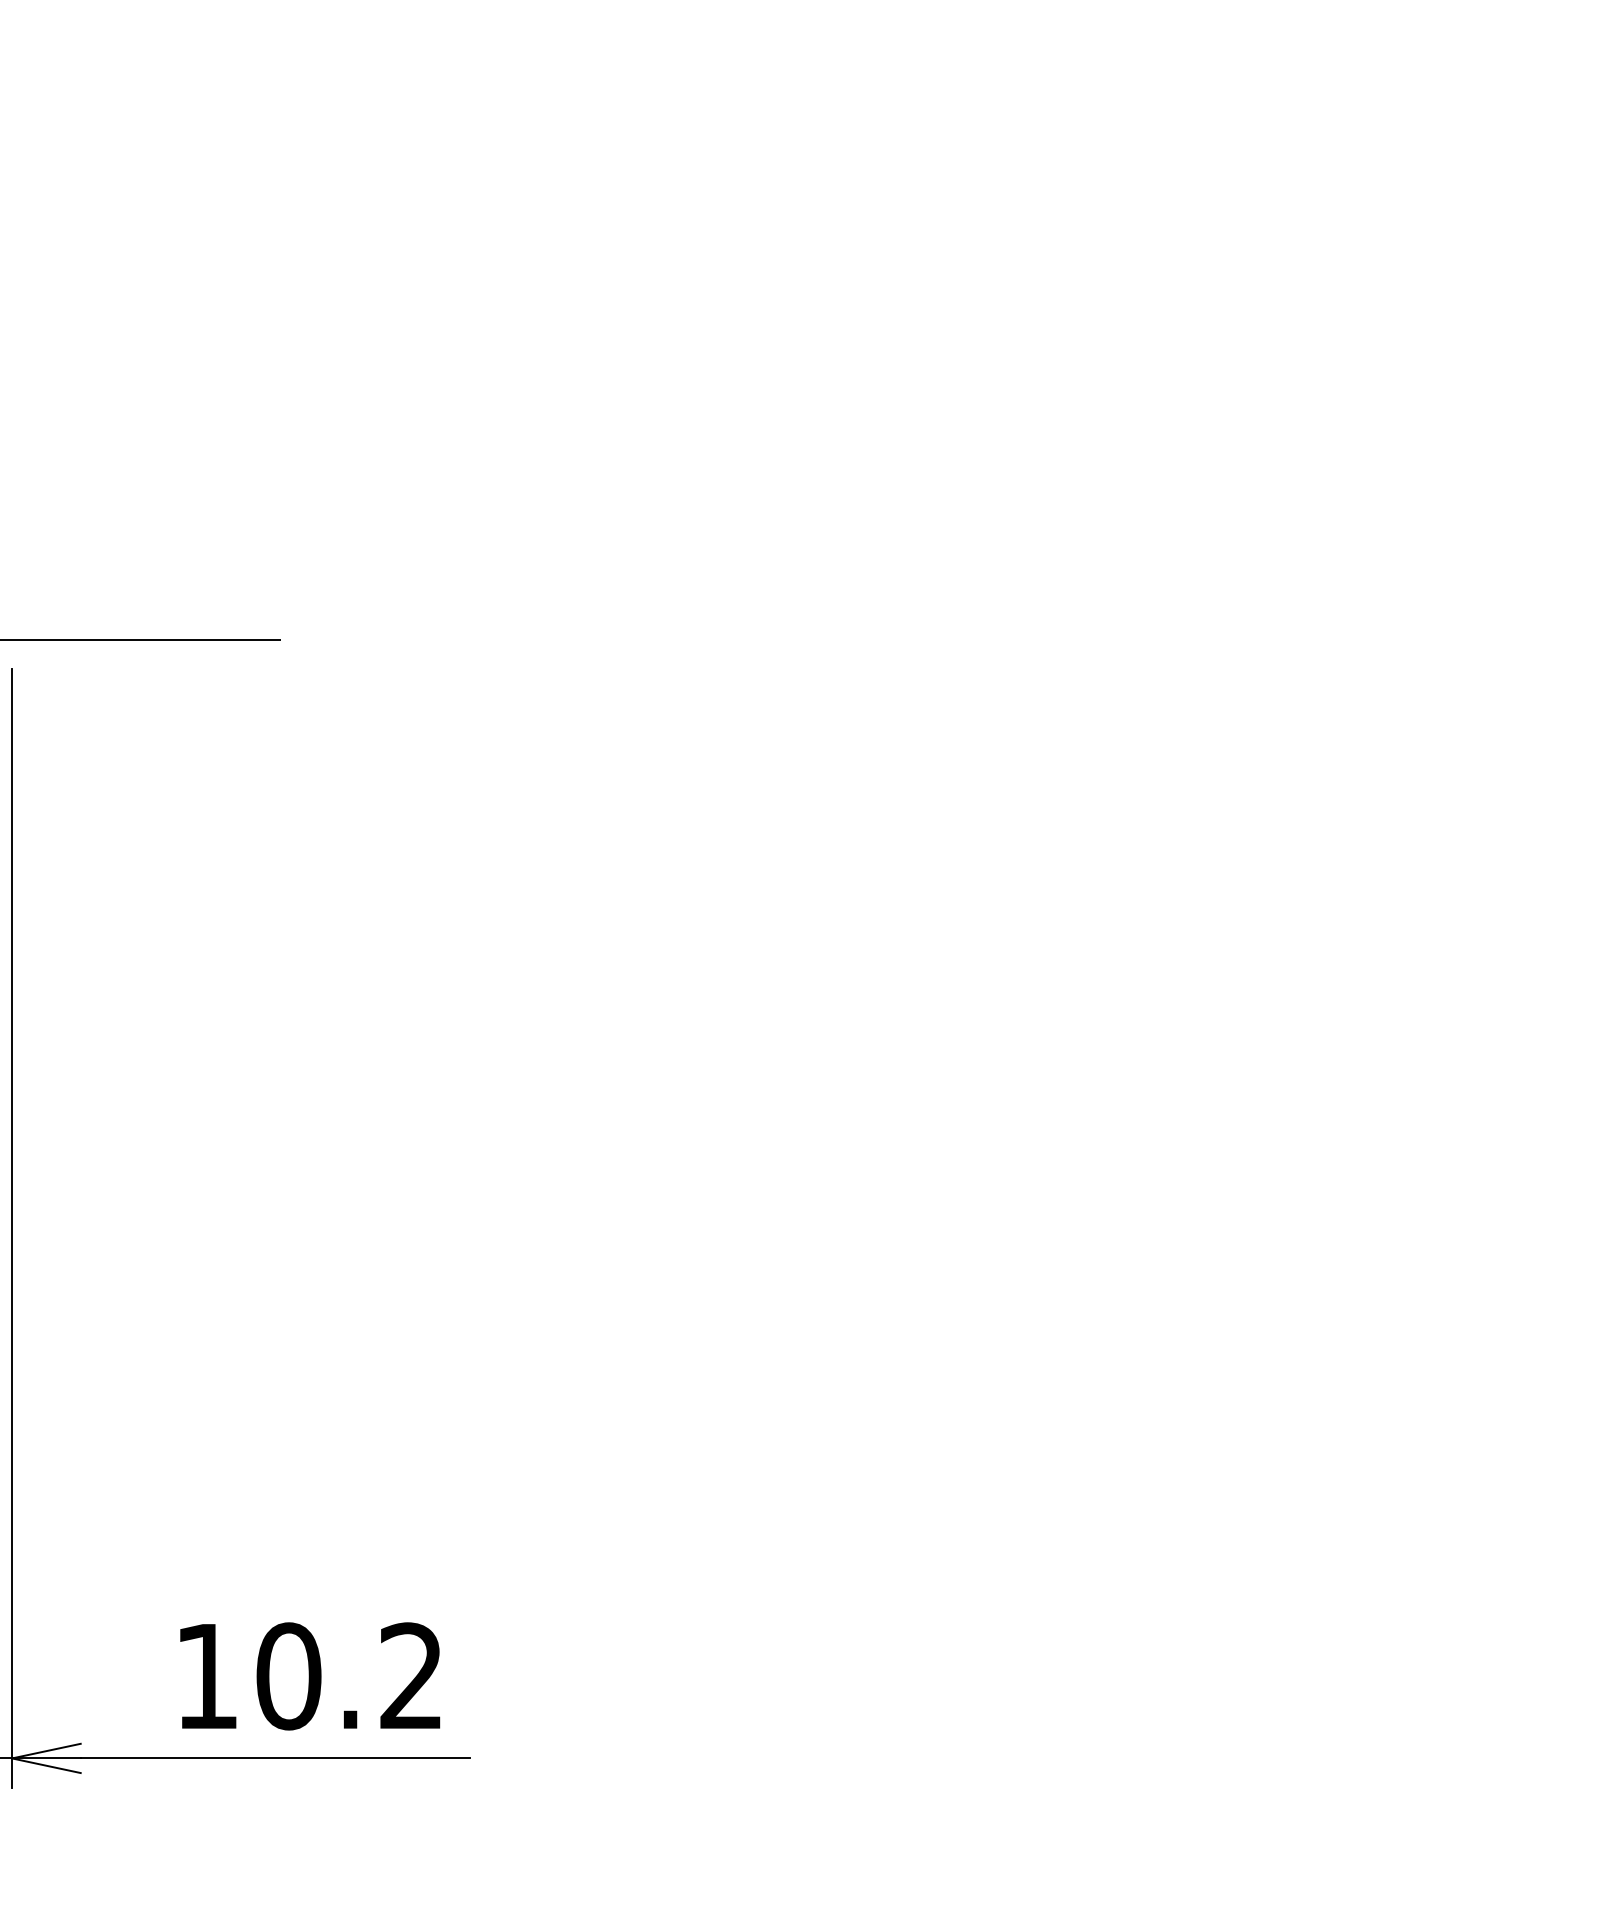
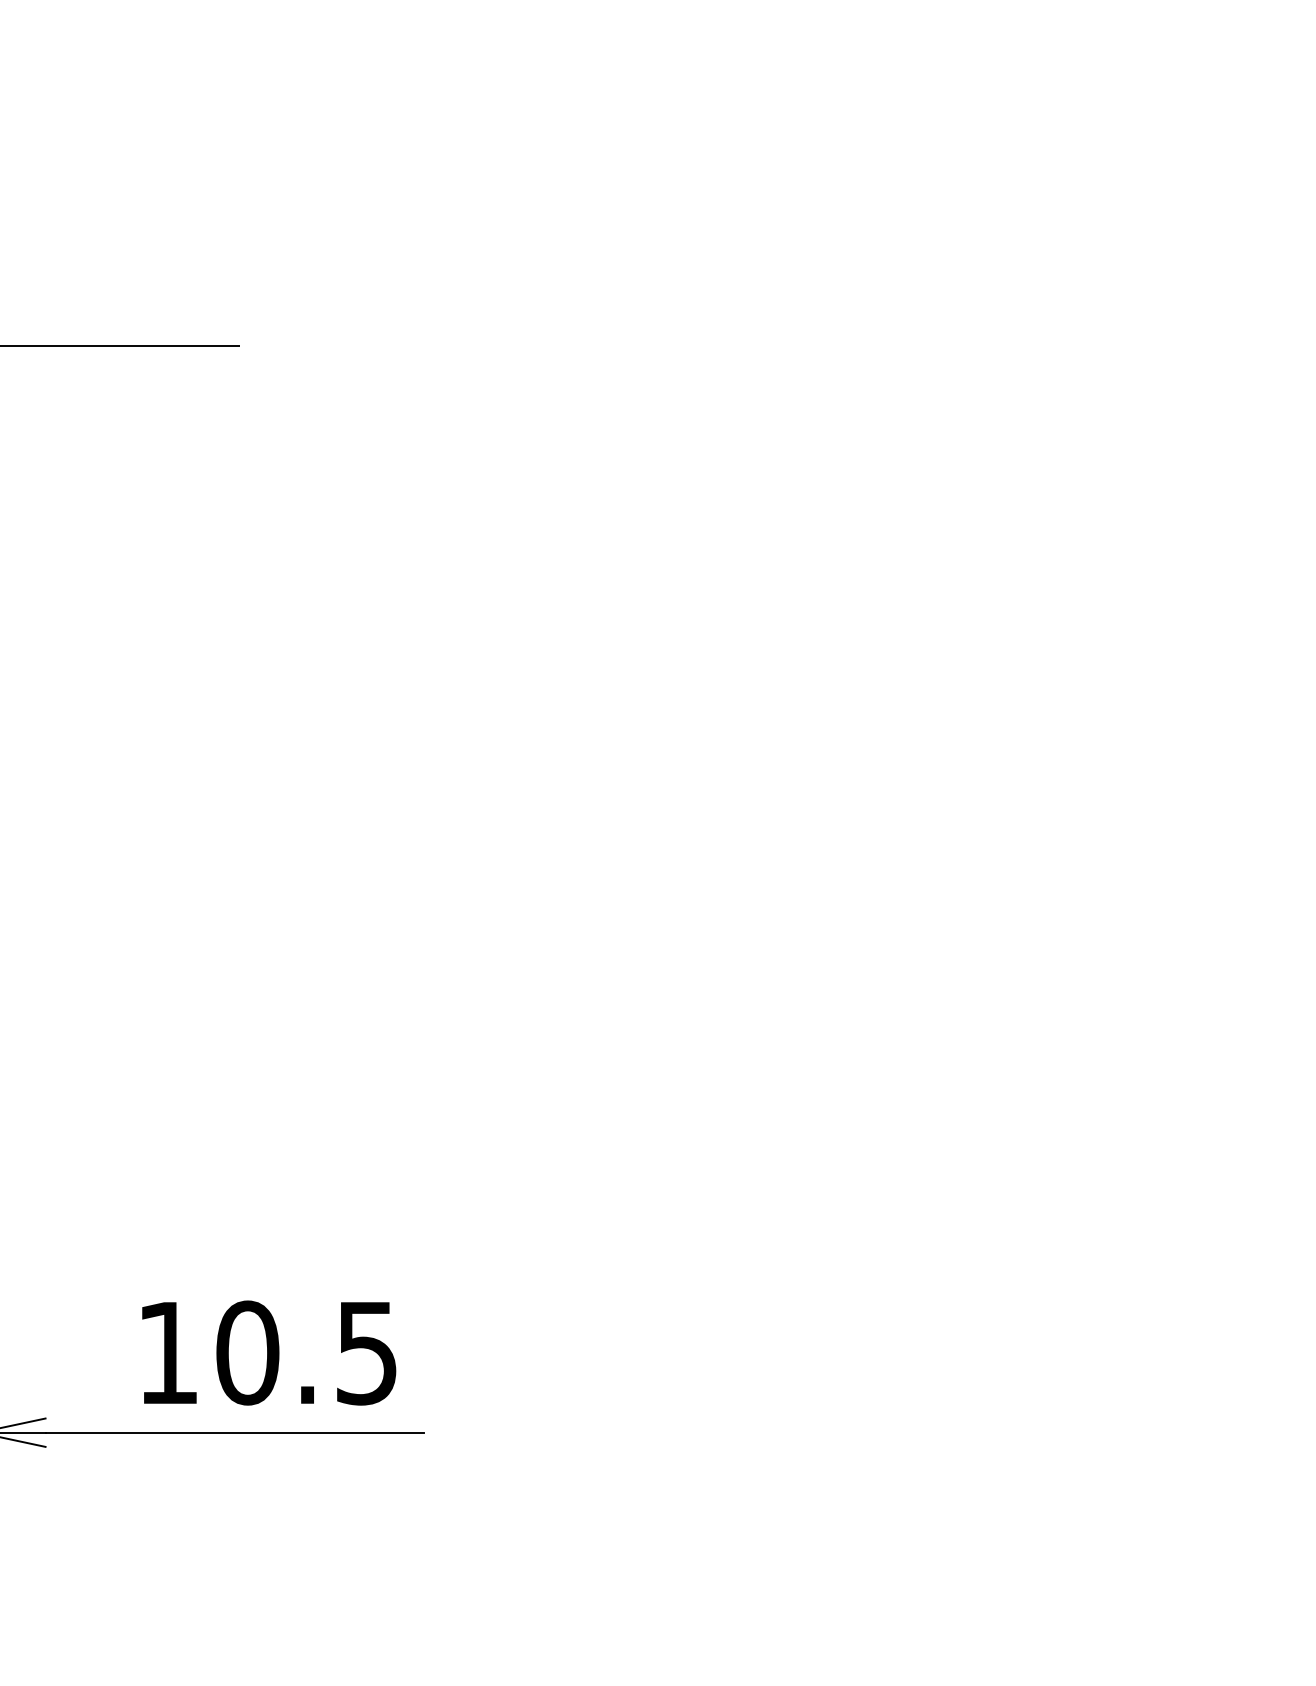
text: (410, 1676) -> (365, 1353), 10.2 -> 10.5

